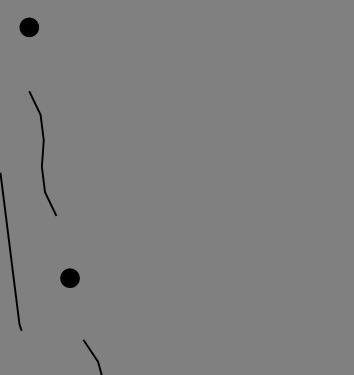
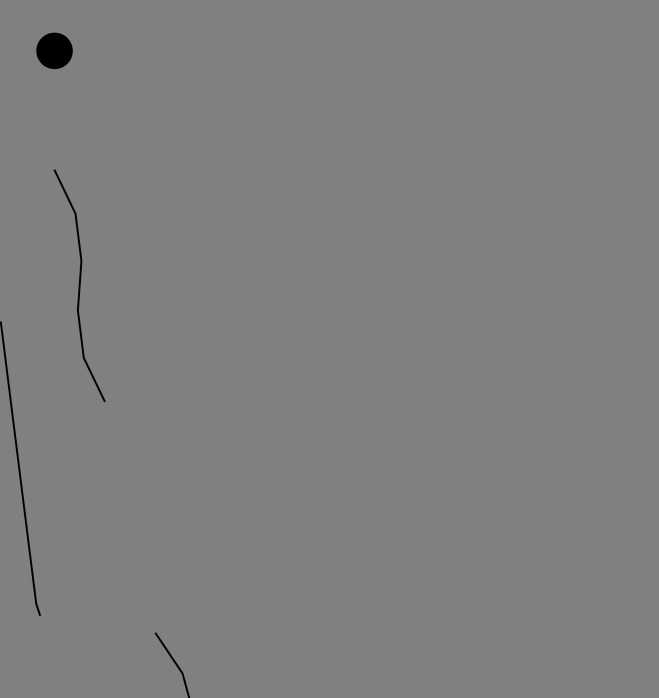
fill: (69, 278) -> (129, 518), removed

